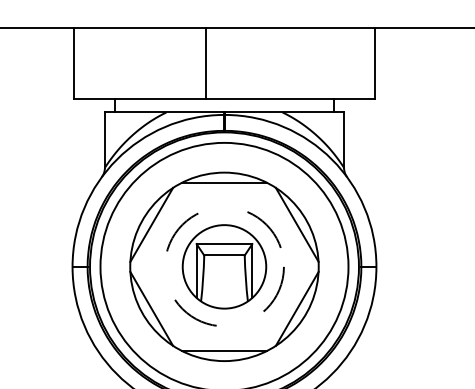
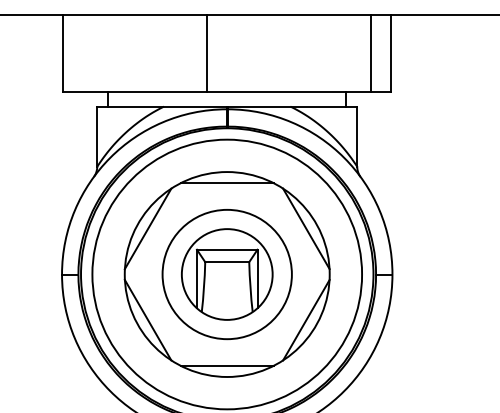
line: (356, 62) -> (370, 52), added
circle: (224, 266) -> (227, 274), dashed -> solid

